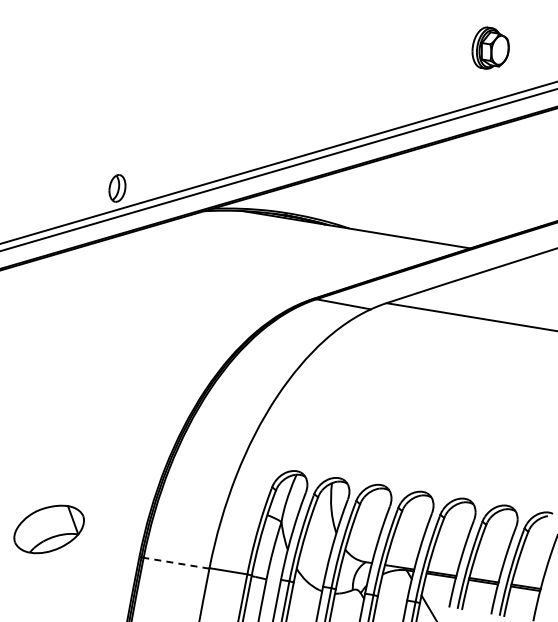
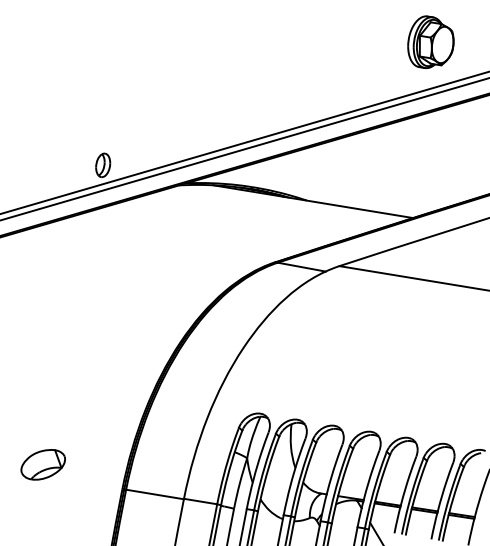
part: (490, 47) -> (430, 41), size x1.43
part: (49, 529) -> (43, 464), size x0.71
line: (176, 563) -> (154, 494), dashed -> solid

